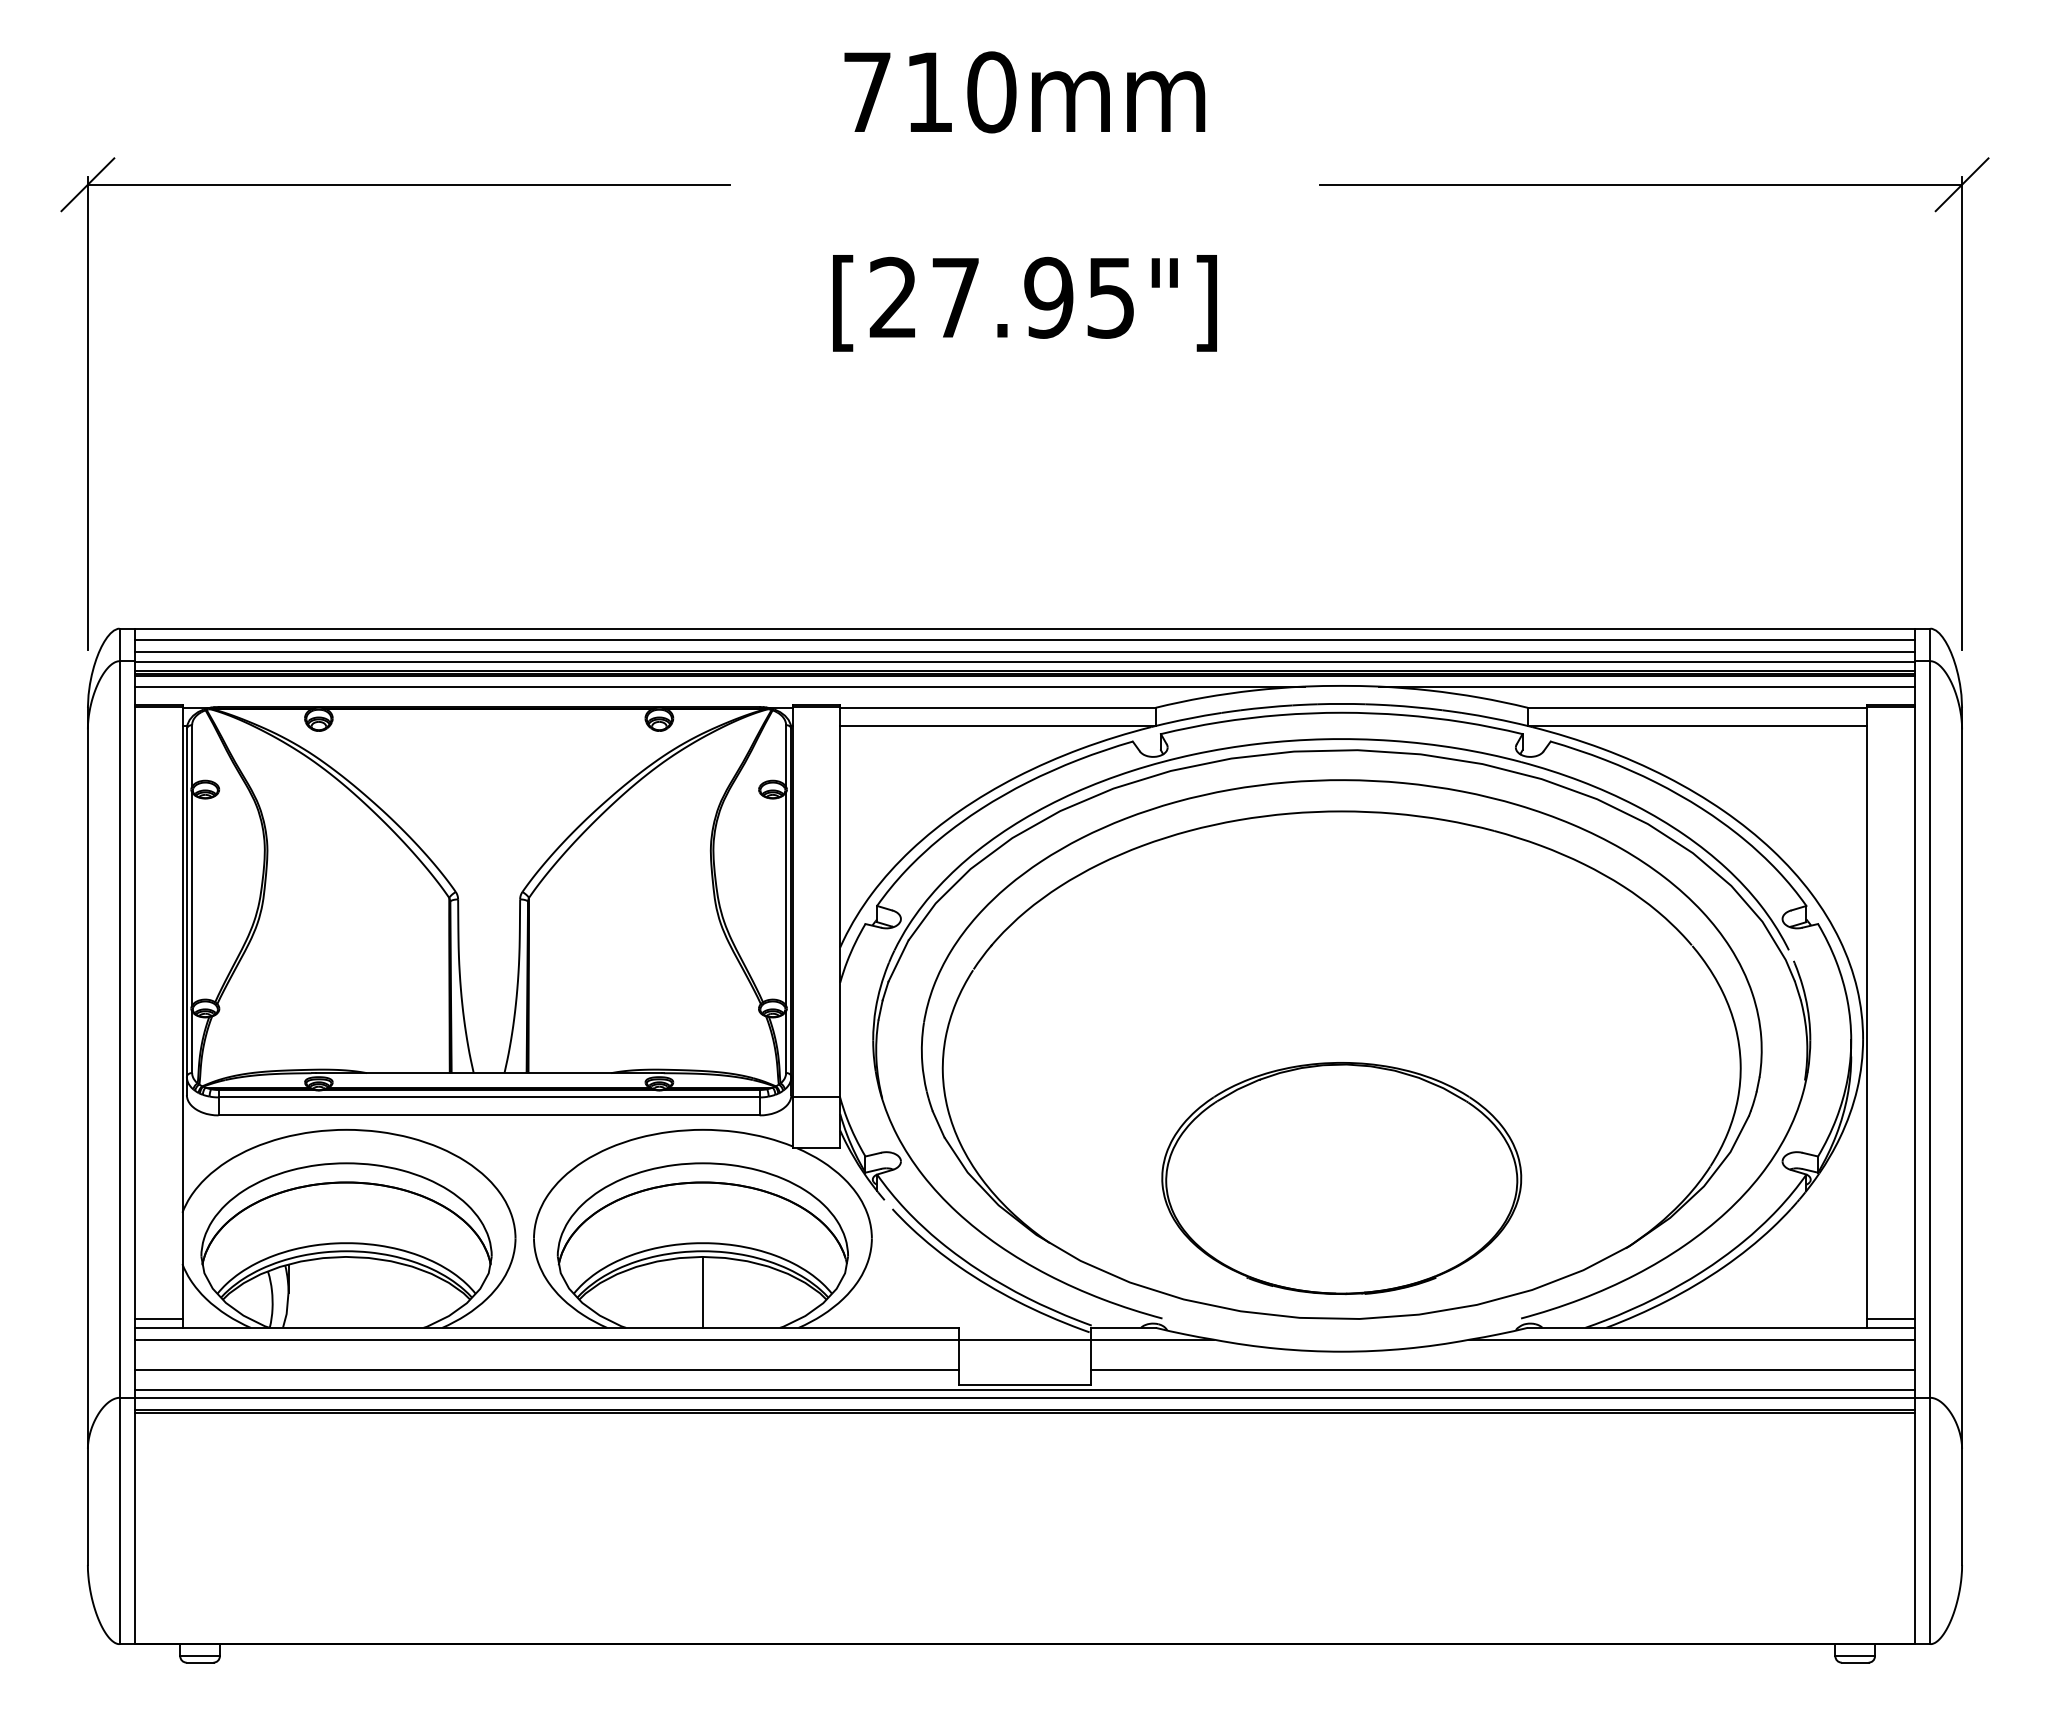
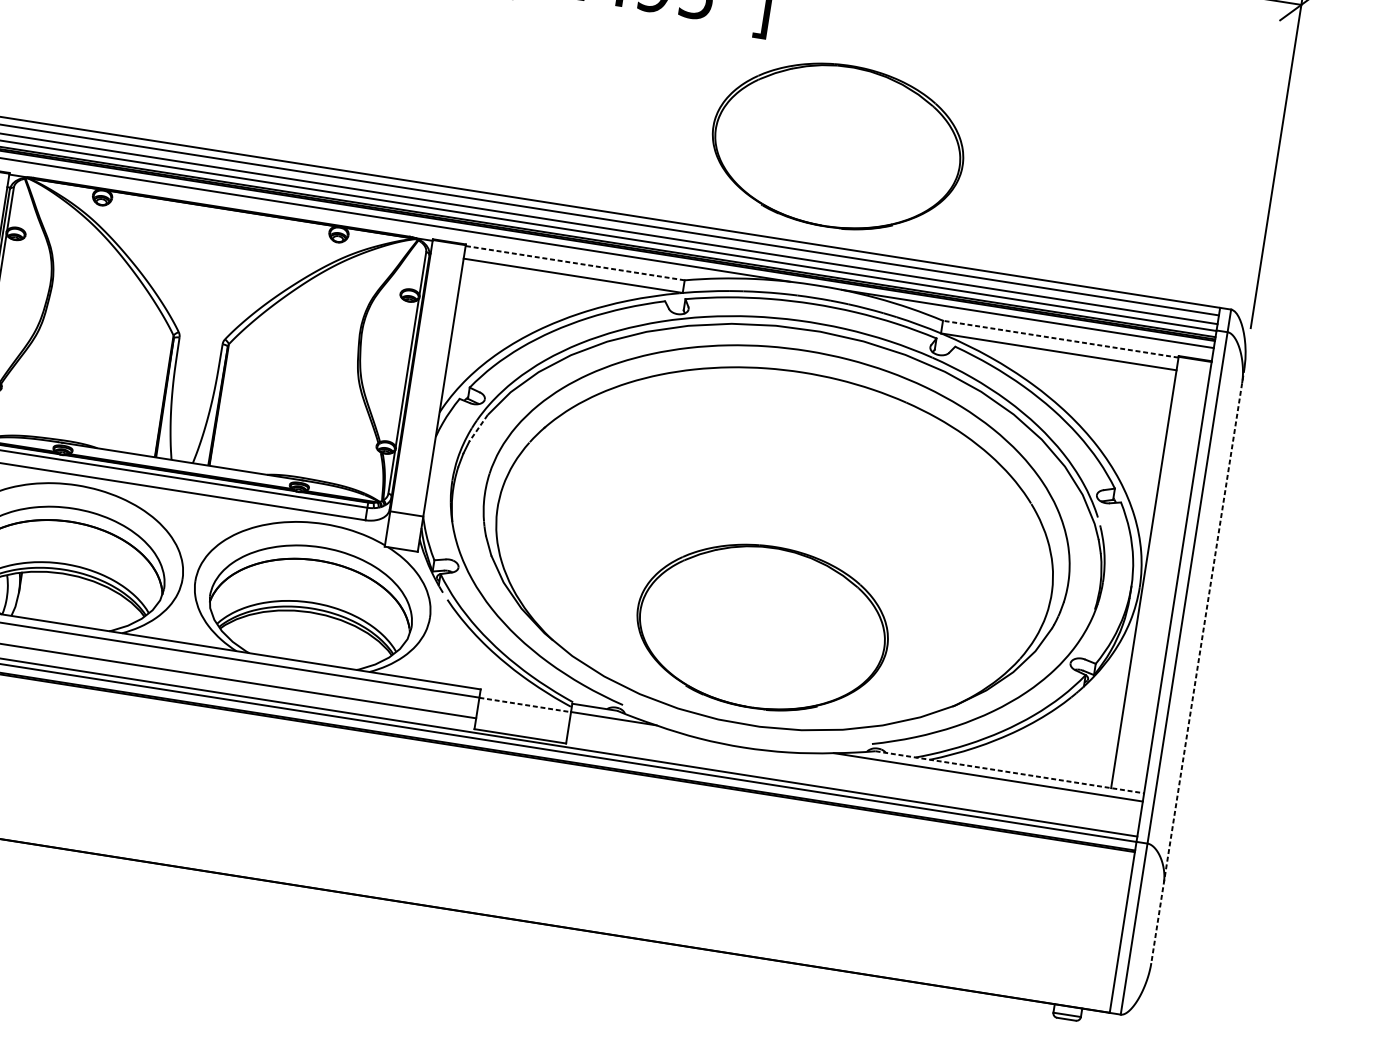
part: (1341, 485) -> (837, 146), added
line: (997, 707) -> (574, 262), solid -> dashed
line: (1697, 707) -> (1060, 339), solid -> dashed
line: (898, 961) -> (478, 428), solid -> dashed
line: (1962, 1136) -> (1198, 665), solid -> dashed
line: (702, 1291) -> (306, 636), removed
line: (1890, 1318) -> (1128, 784), removed
line: (1721, 1327) -> (1010, 772), solid -> dashed
line: (1024, 1339) -> (524, 704), solid -> dashed
line: (1502, 1369) -> (853, 777), removed

